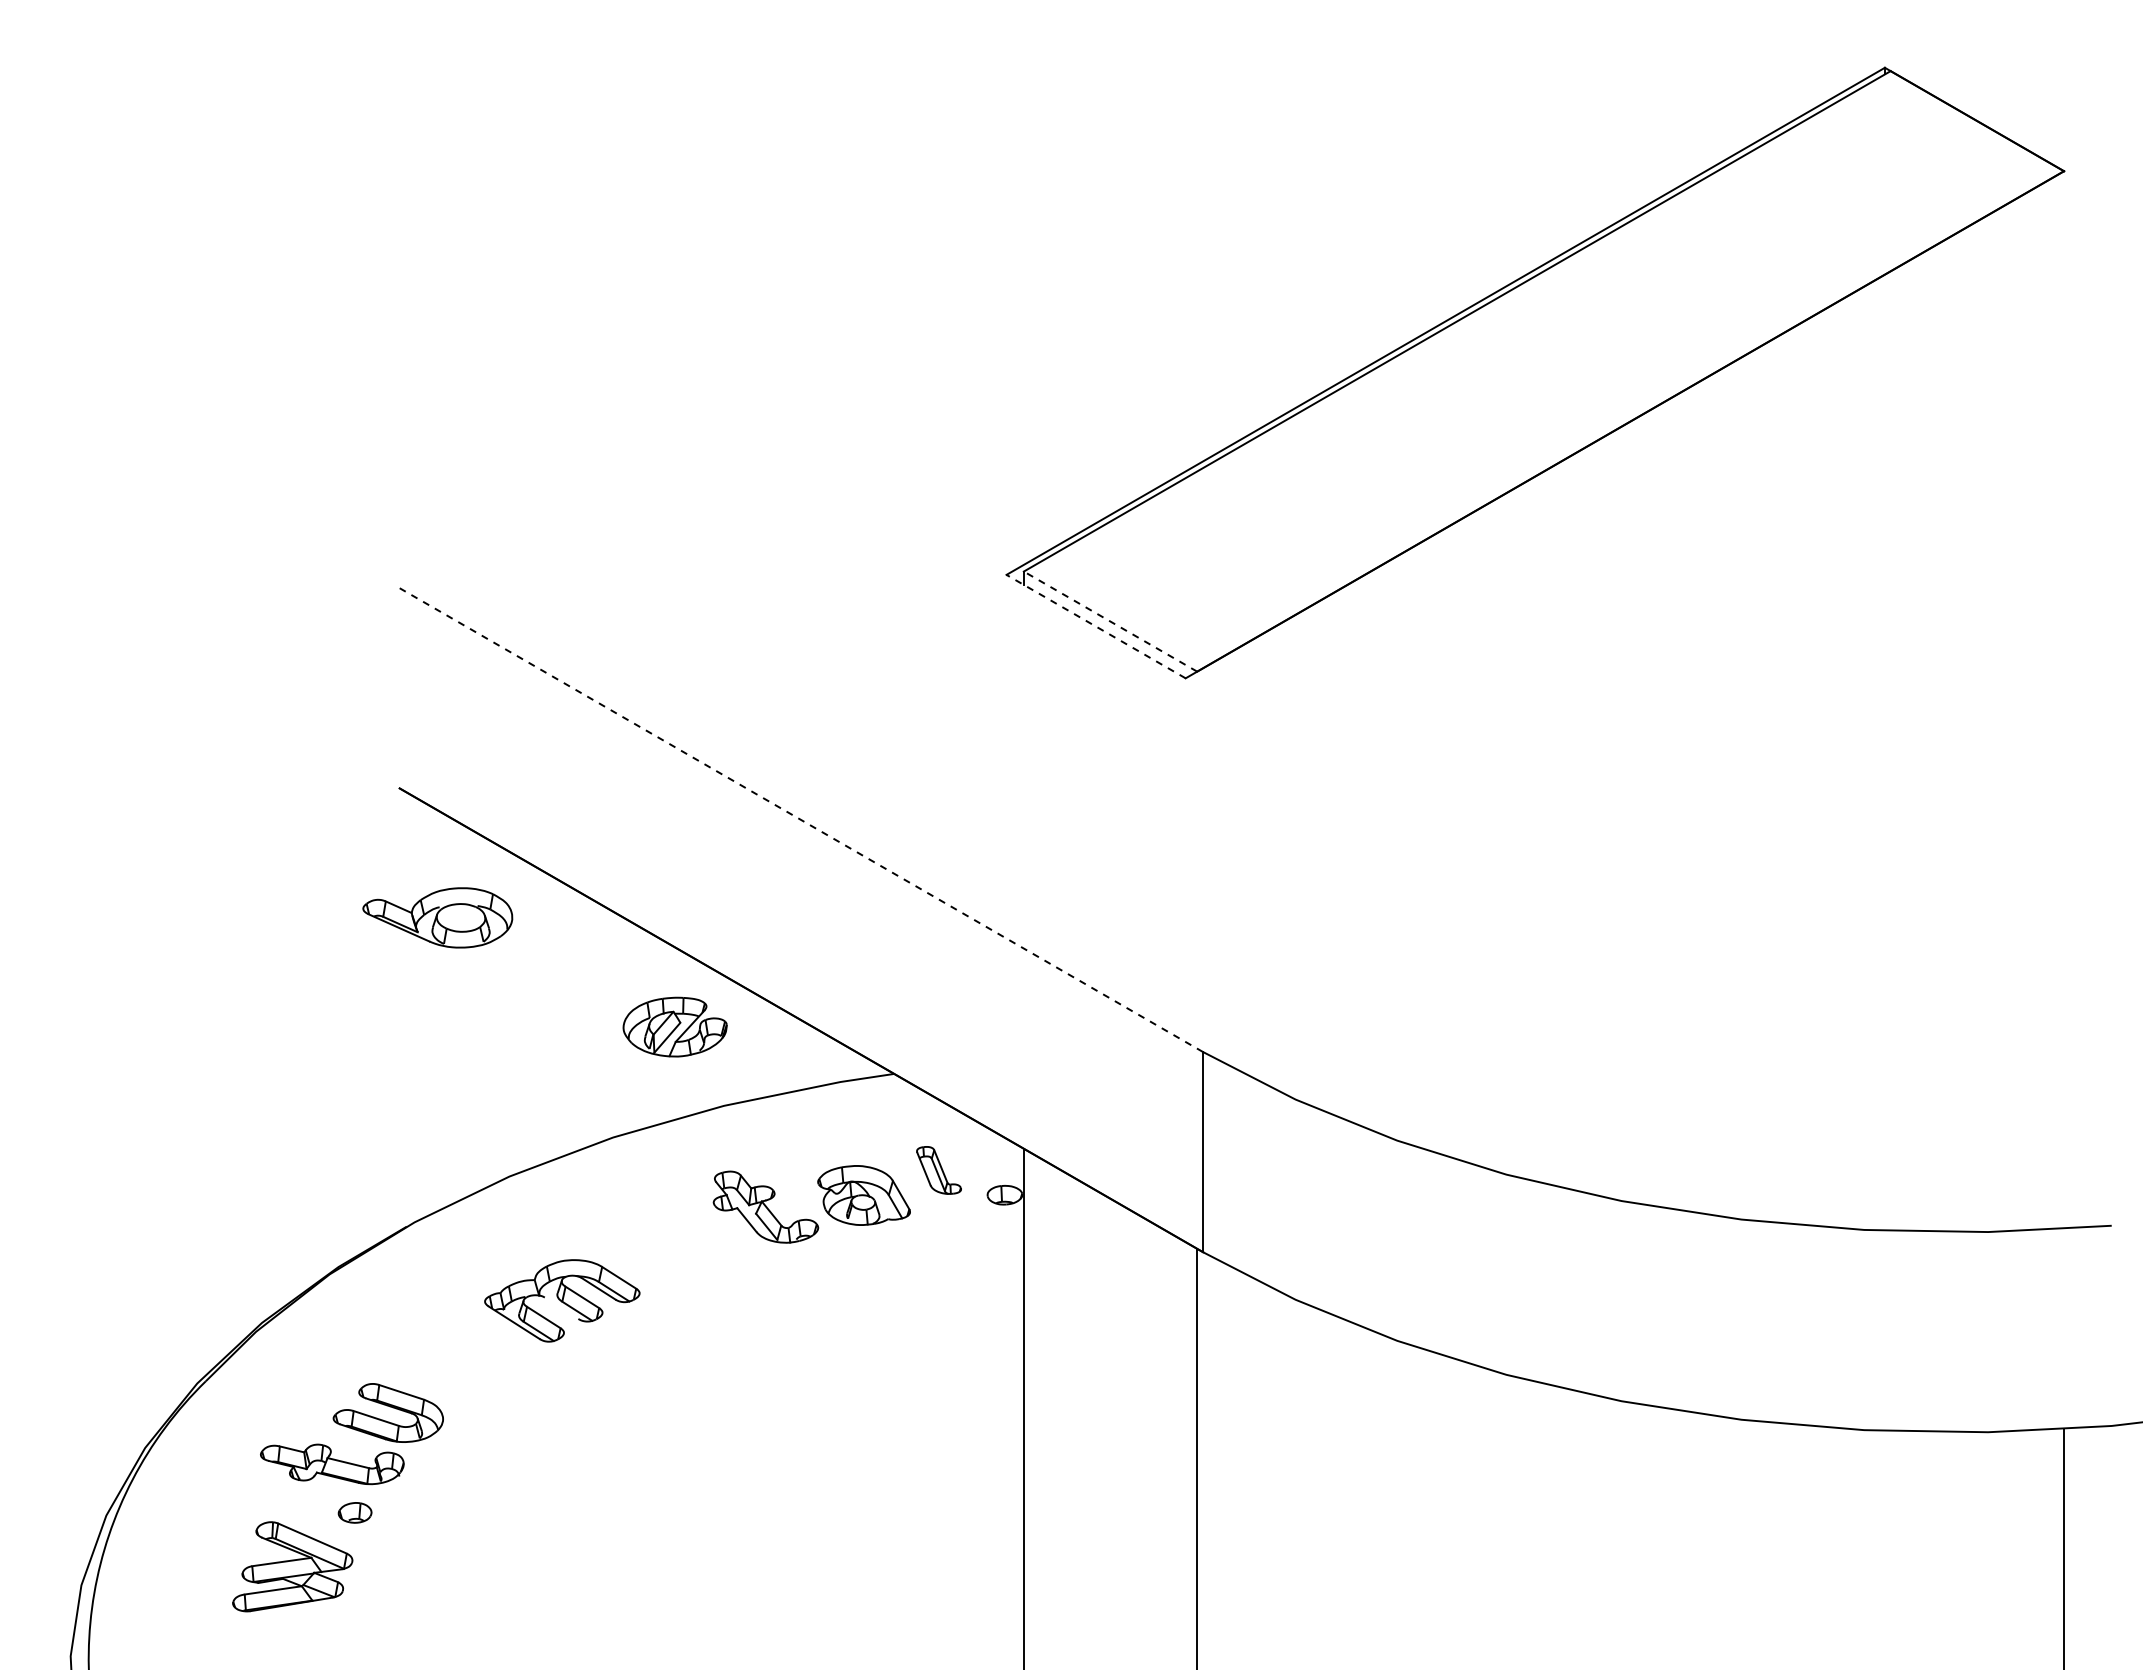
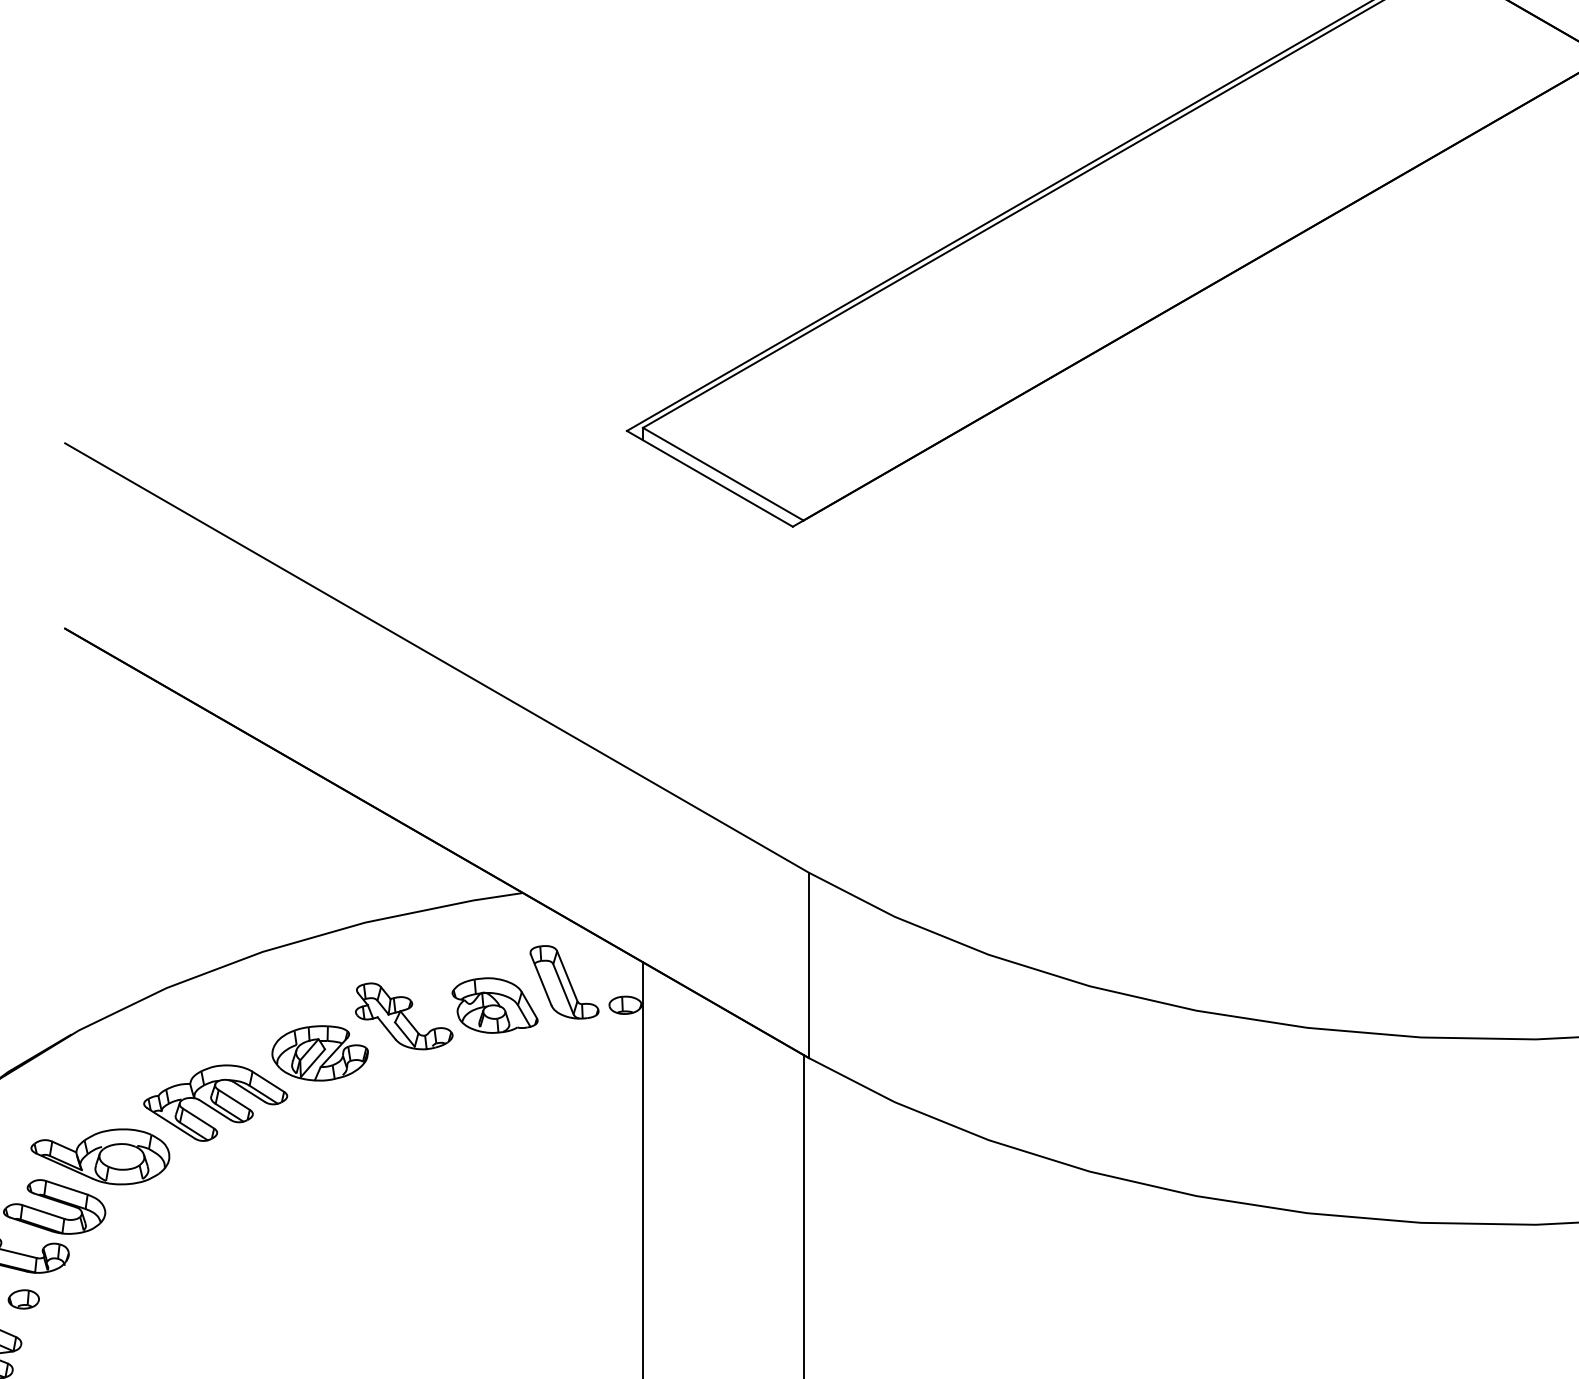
line: (1110, 621) -> (723, 474), dashed -> solid
line: (1095, 626) -> (709, 478), dashed -> solid
line: (801, 820) -> (437, 658), dashed -> solid
part: (437, 917) -> (100, 1156), moved
part: (674, 1026) -> (319, 1052), moved
part: (938, 1170) -> (563, 982), size x1.67
line: (561, 1307) -> (214, 1109), added

